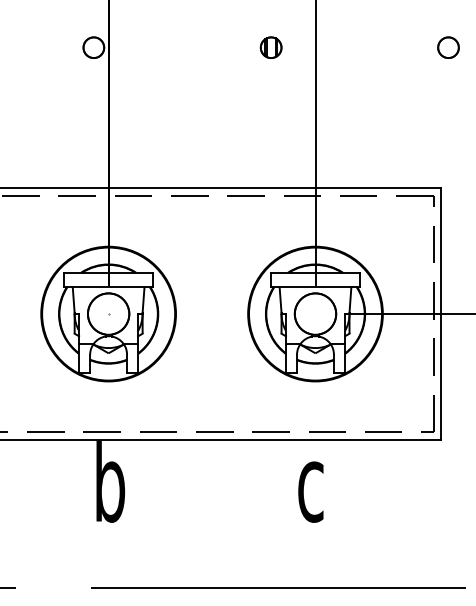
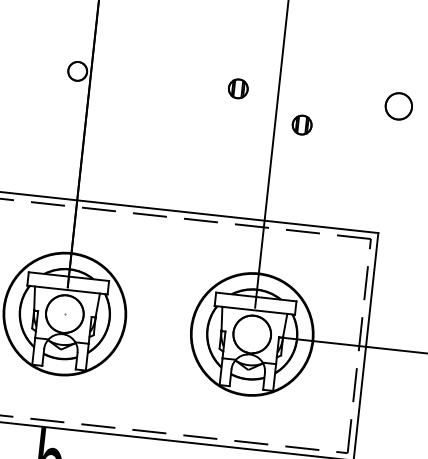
circle: (448, 47) -> (398, 106), size x1.4
part: (344, 79) -> (301, 124), added

